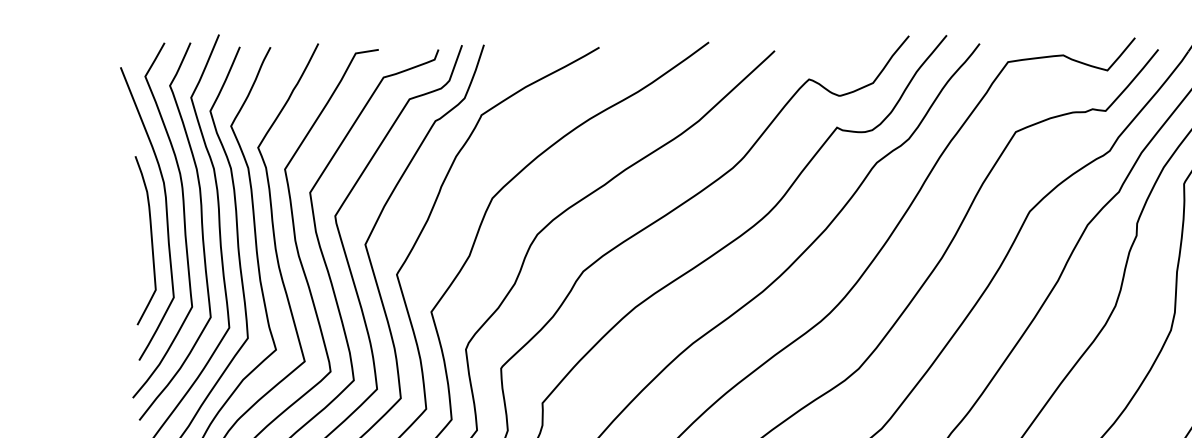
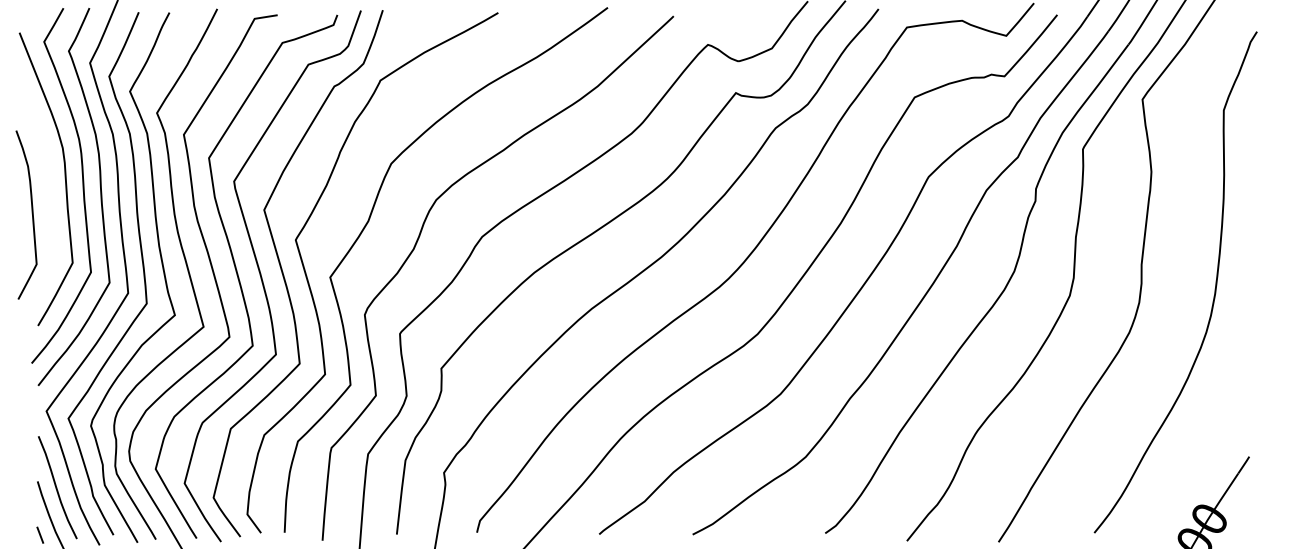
curve: (150, 239) -> (31, 213), moved

